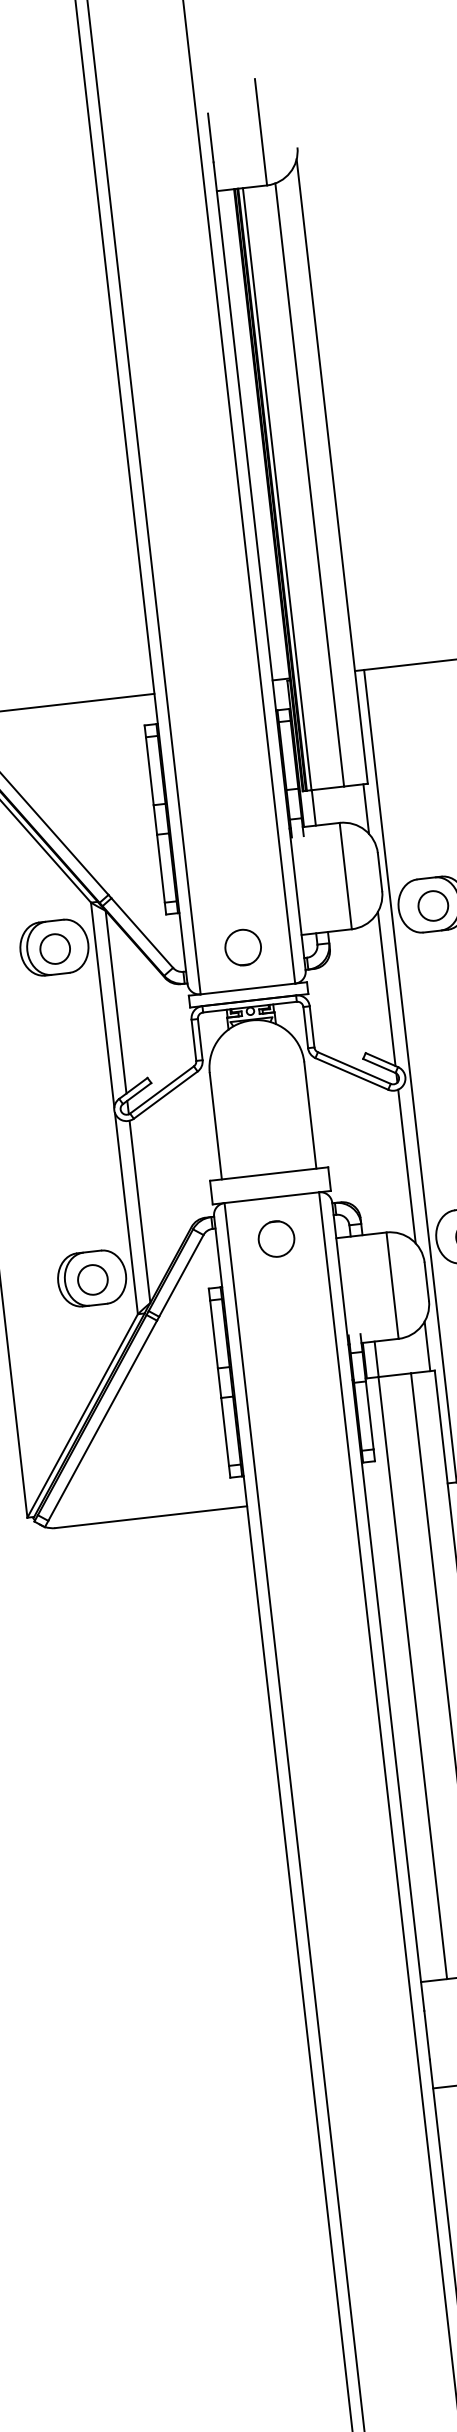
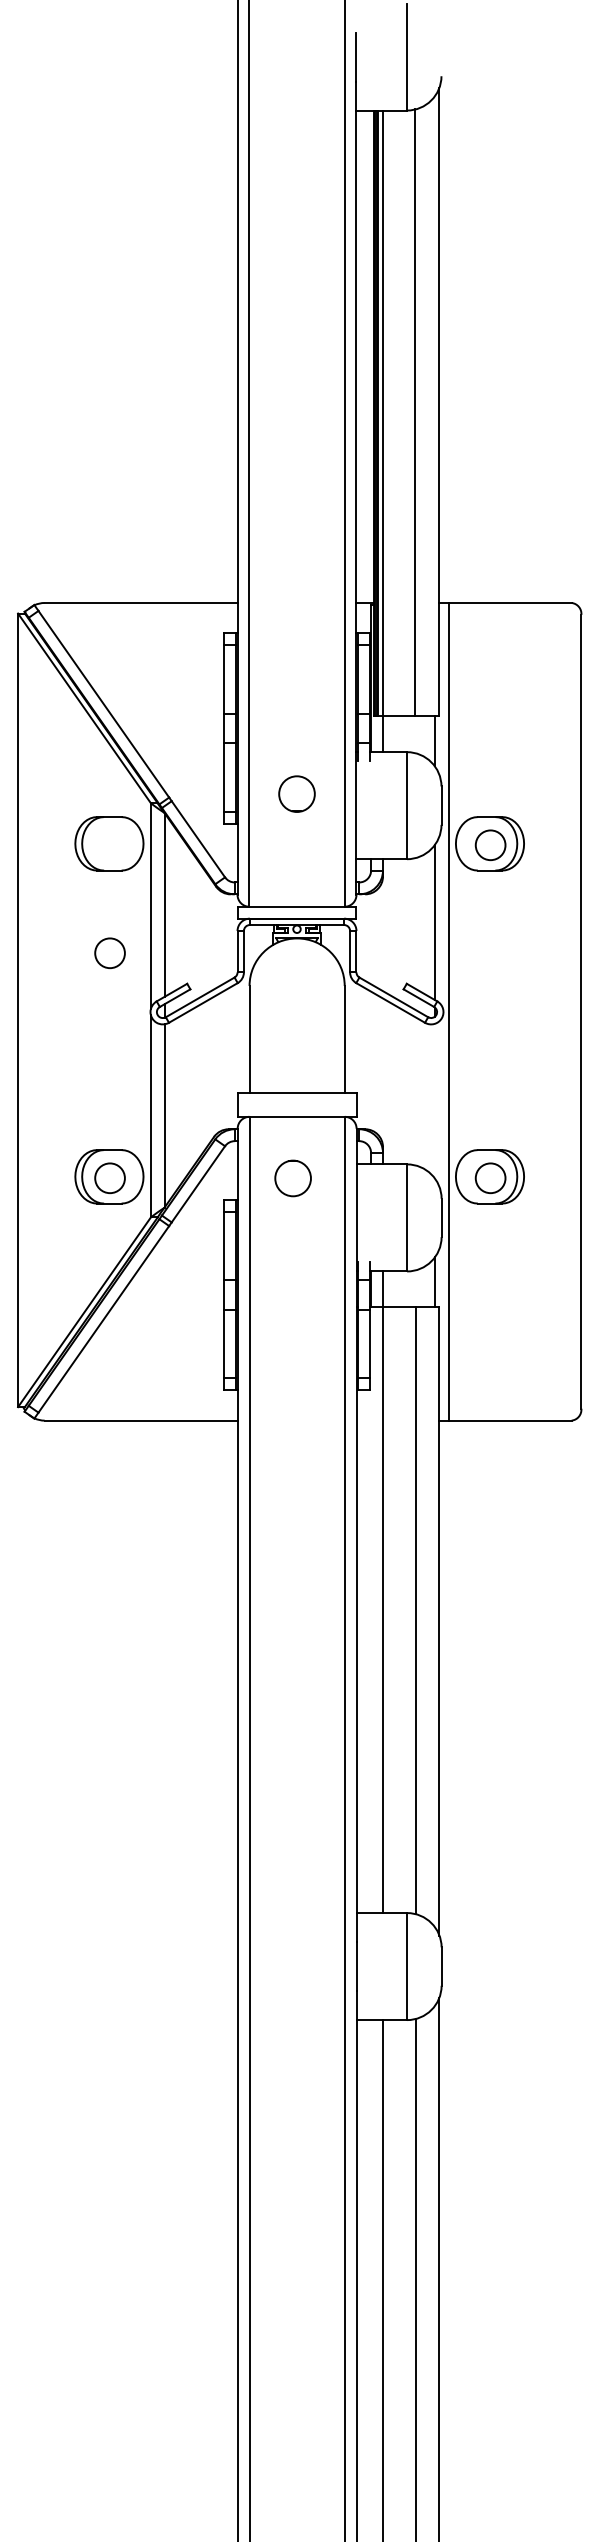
circle: (242, 947) -> (296, 793), moved
circle: (54, 949) -> (109, 953), moved
line: (406, 1165) -> (434, 1100), removed
part: (275, 1239) -> (292, 1178), moved

